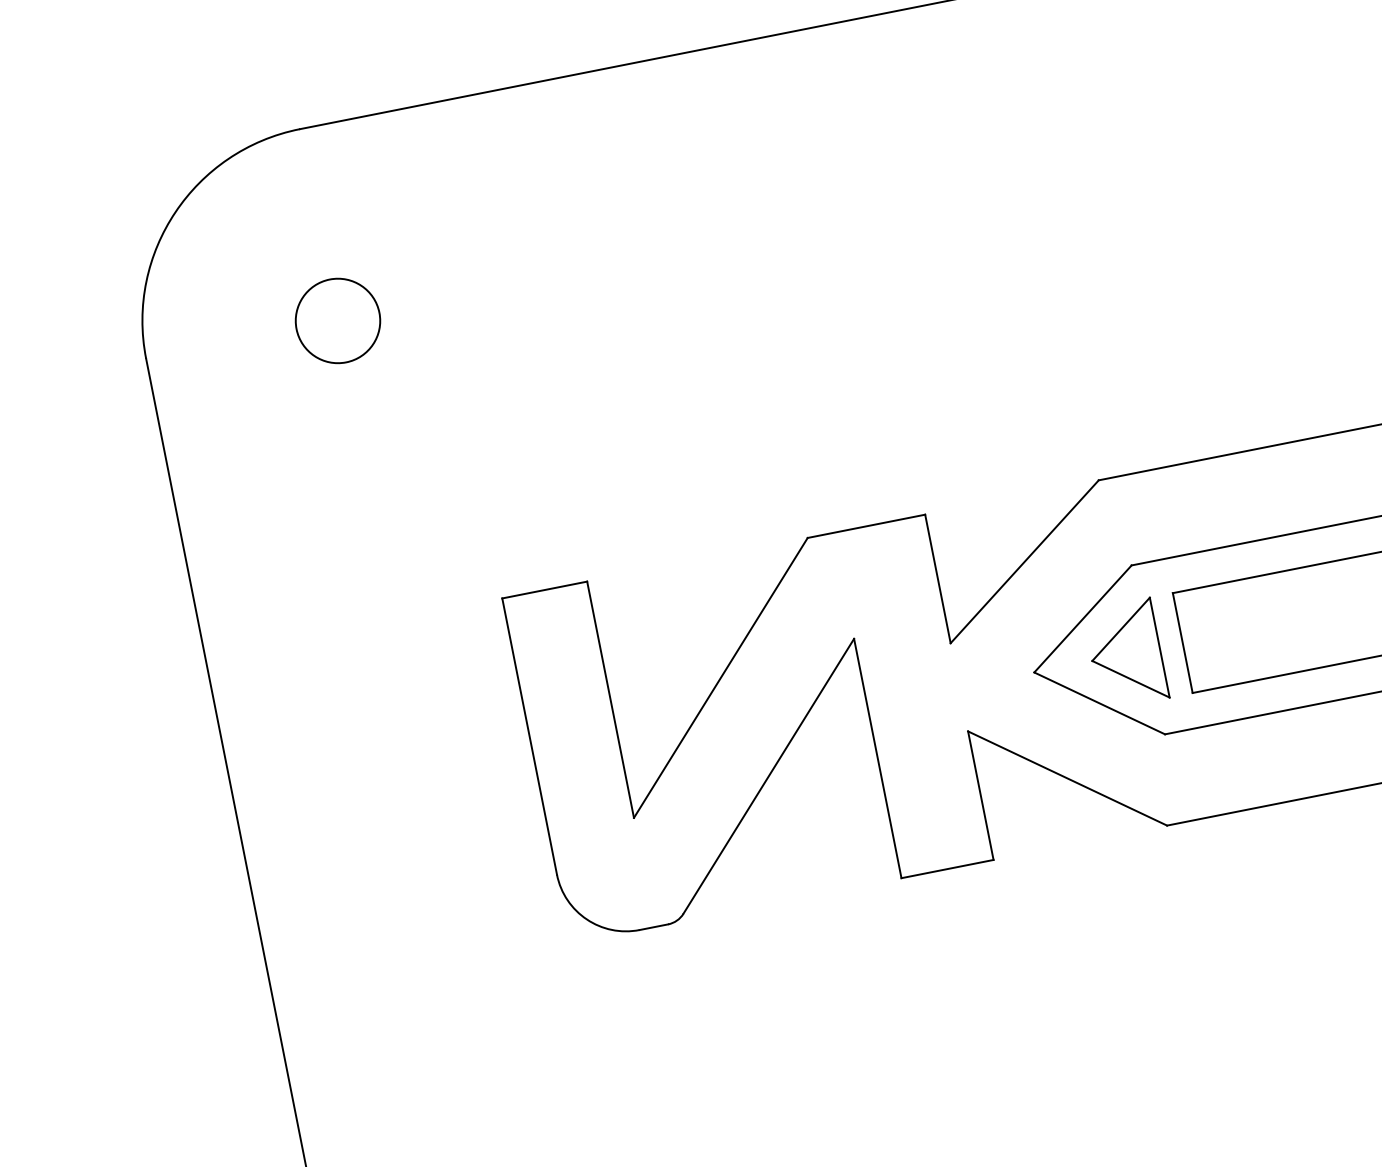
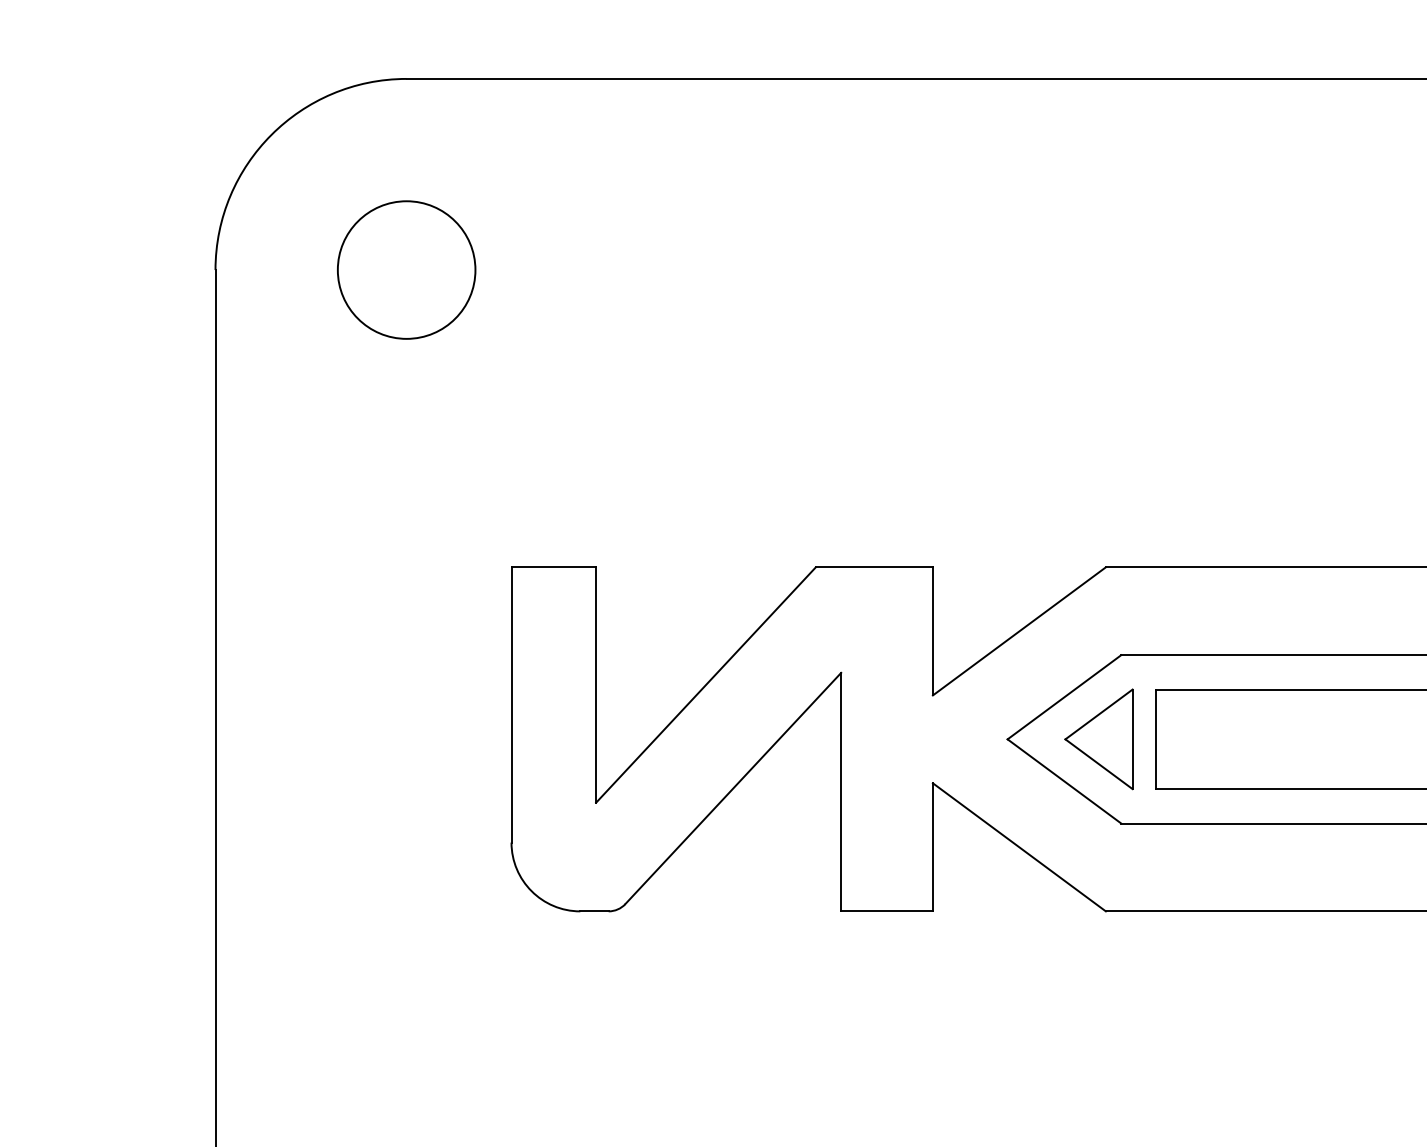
circle: (337, 320) -> (406, 269), size x1.67

